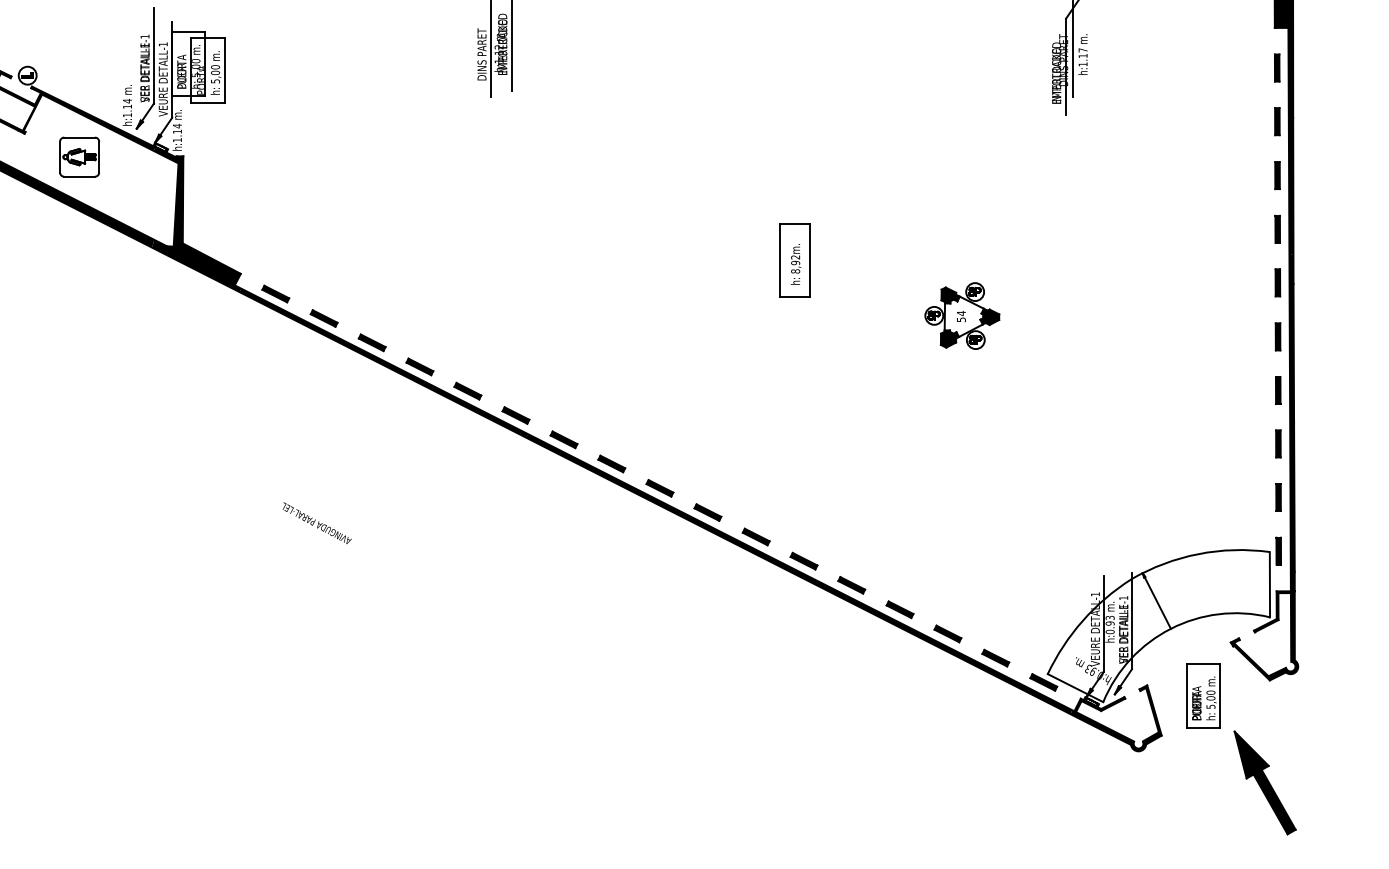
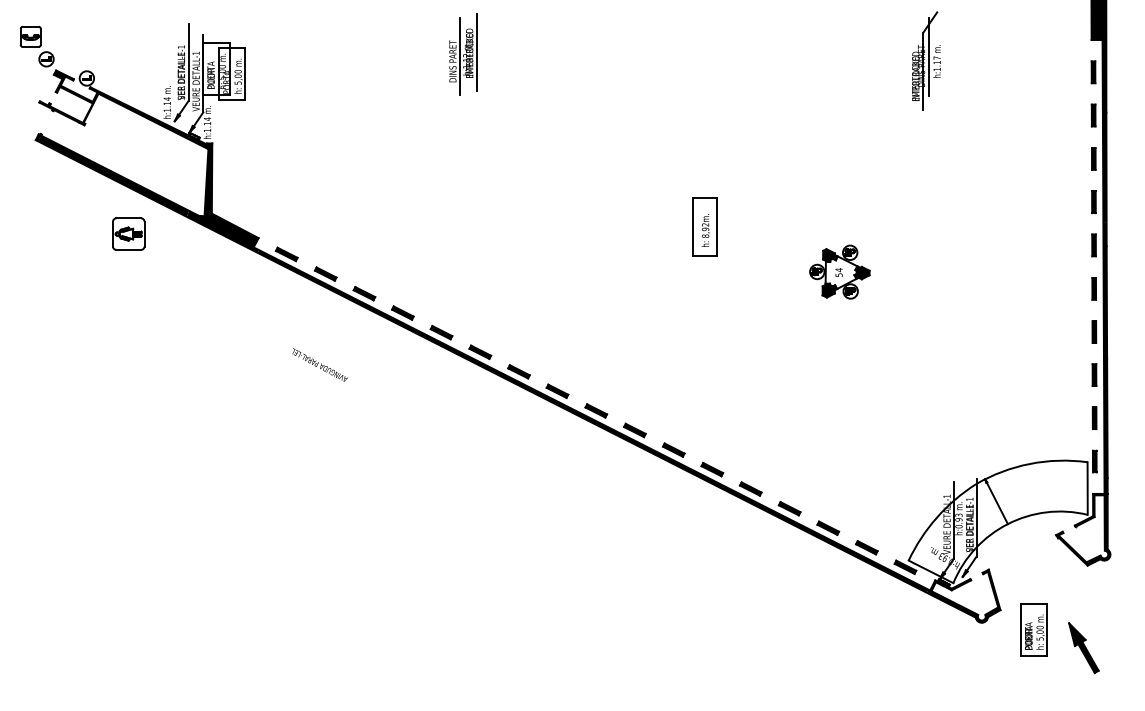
part: (79, 156) -> (128, 233), moved
text: (316, 522) -> (319, 364), moved
part: (1202, 695) -> (1033, 629), moved
part: (1264, 782) -> (1083, 647), size x0.6

